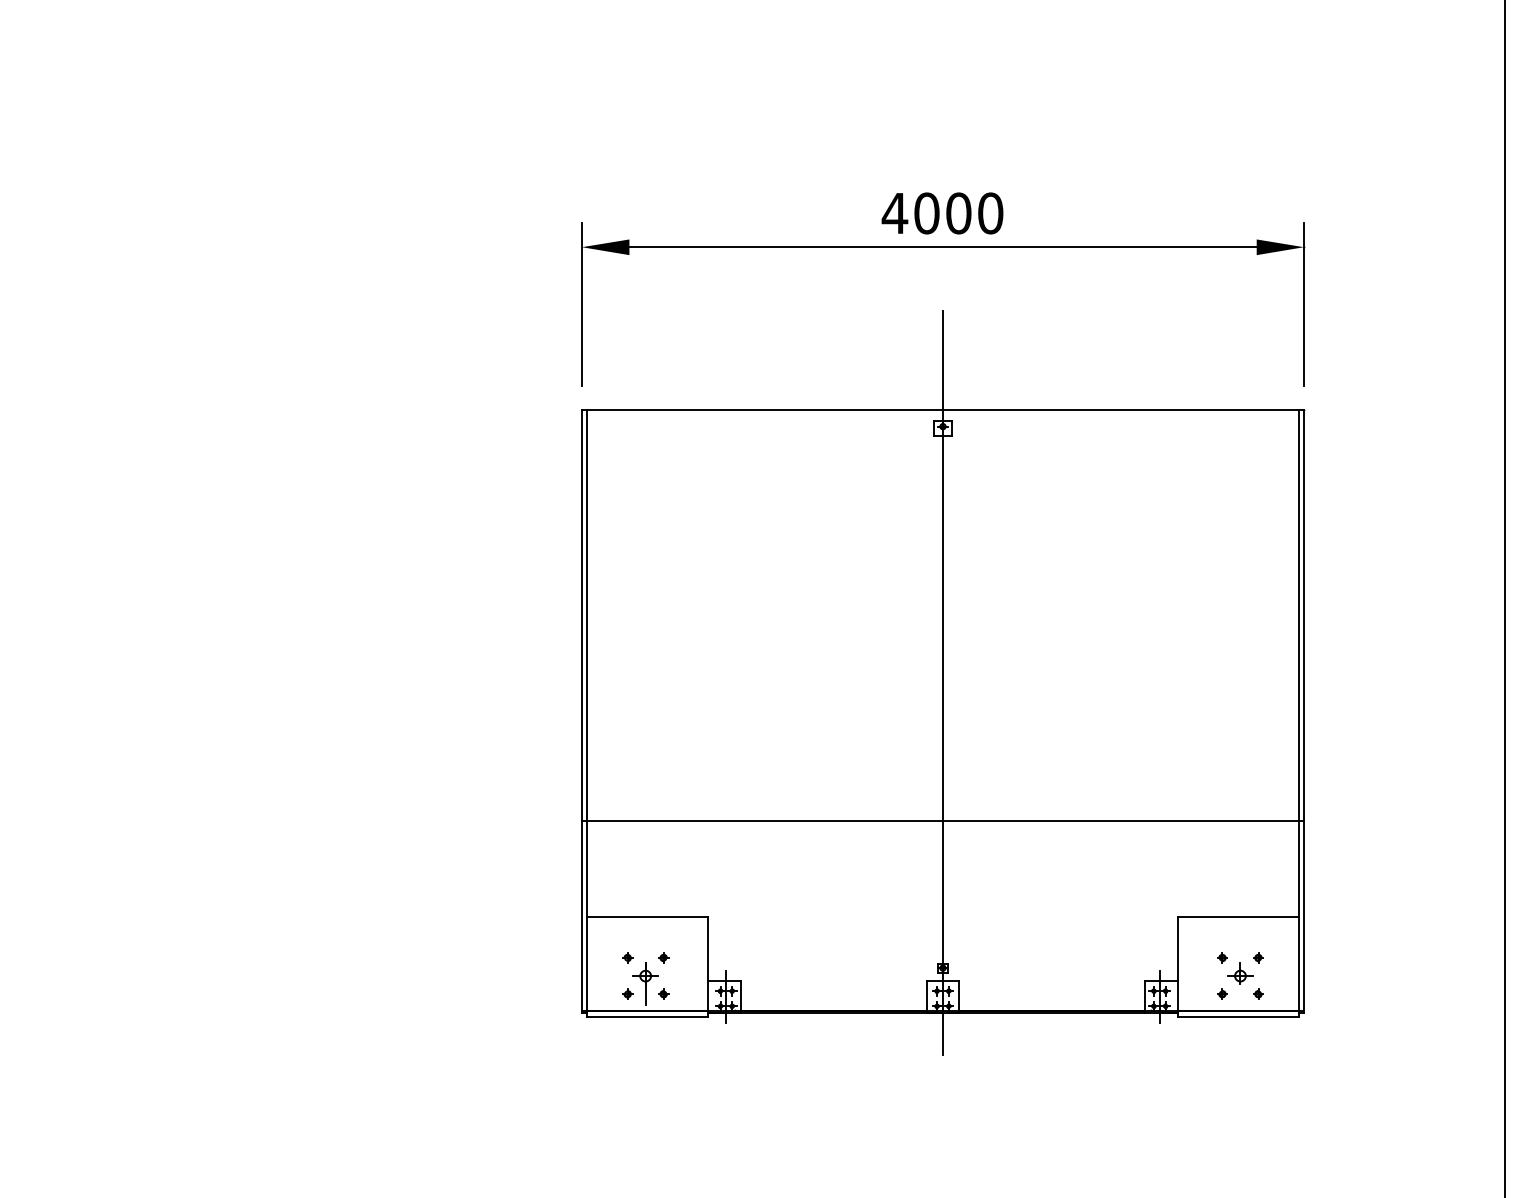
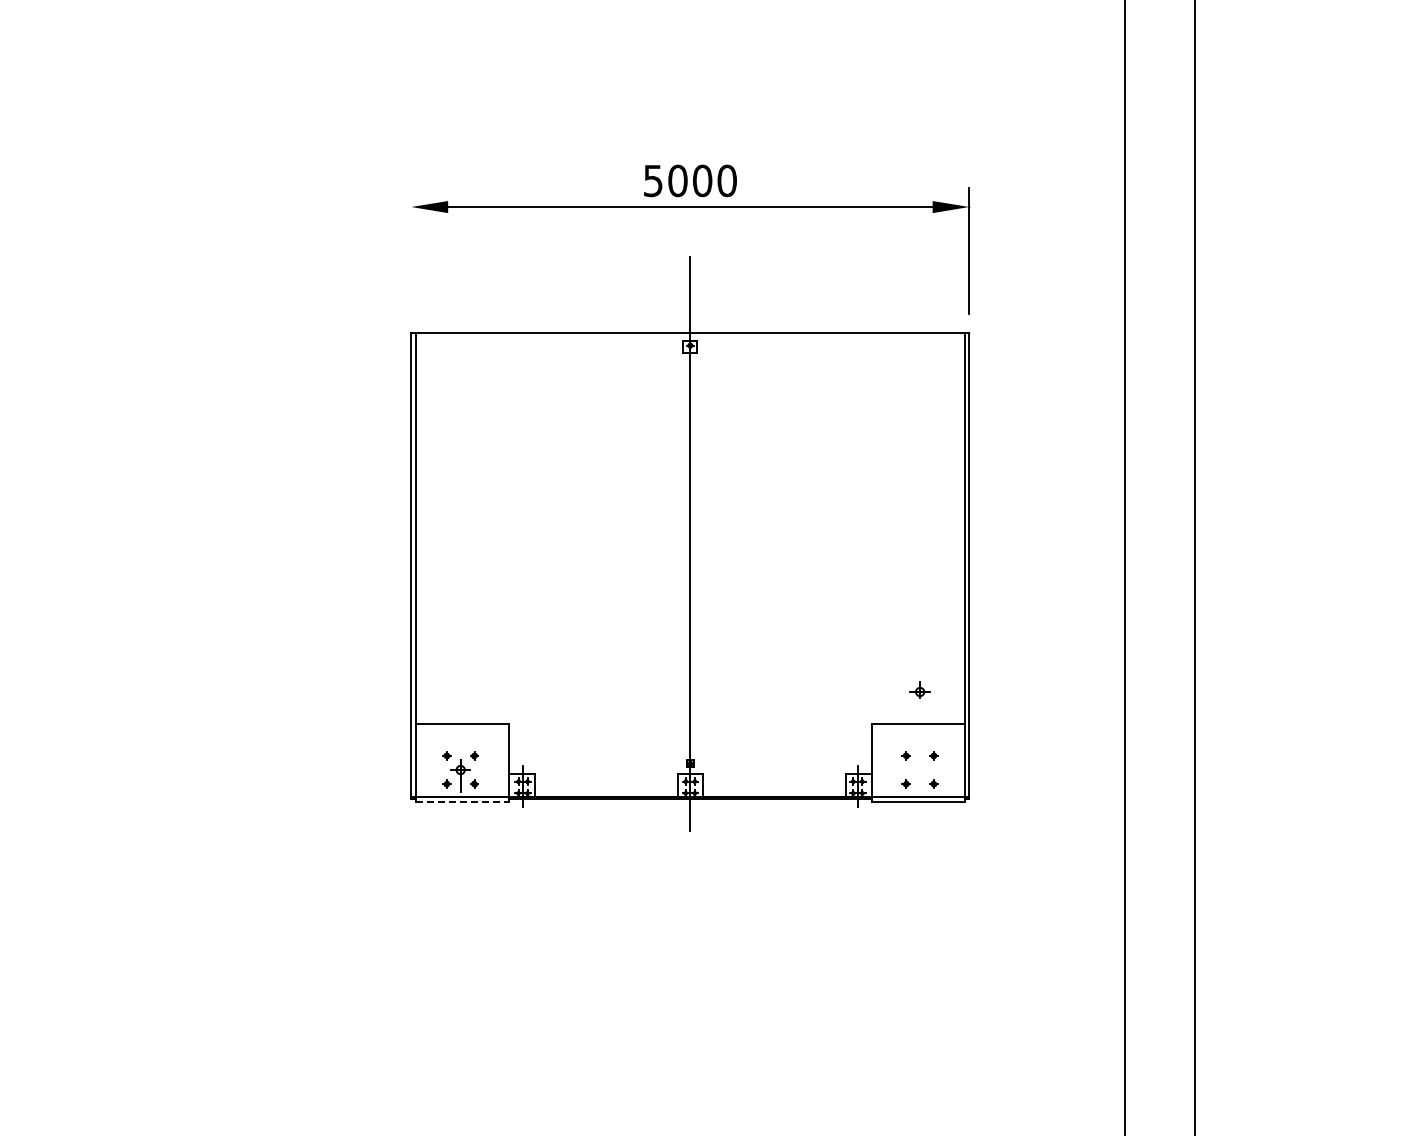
text: (895, 214) -> (653, 181), 4000 -> 5000
line: (581, 304) -> (411, 251), removed
line: (943, 821) -> (690, 650), removed
part: (1239, 972) -> (919, 689), moved
line: (648, 1016) -> (462, 801), solid -> dashed

